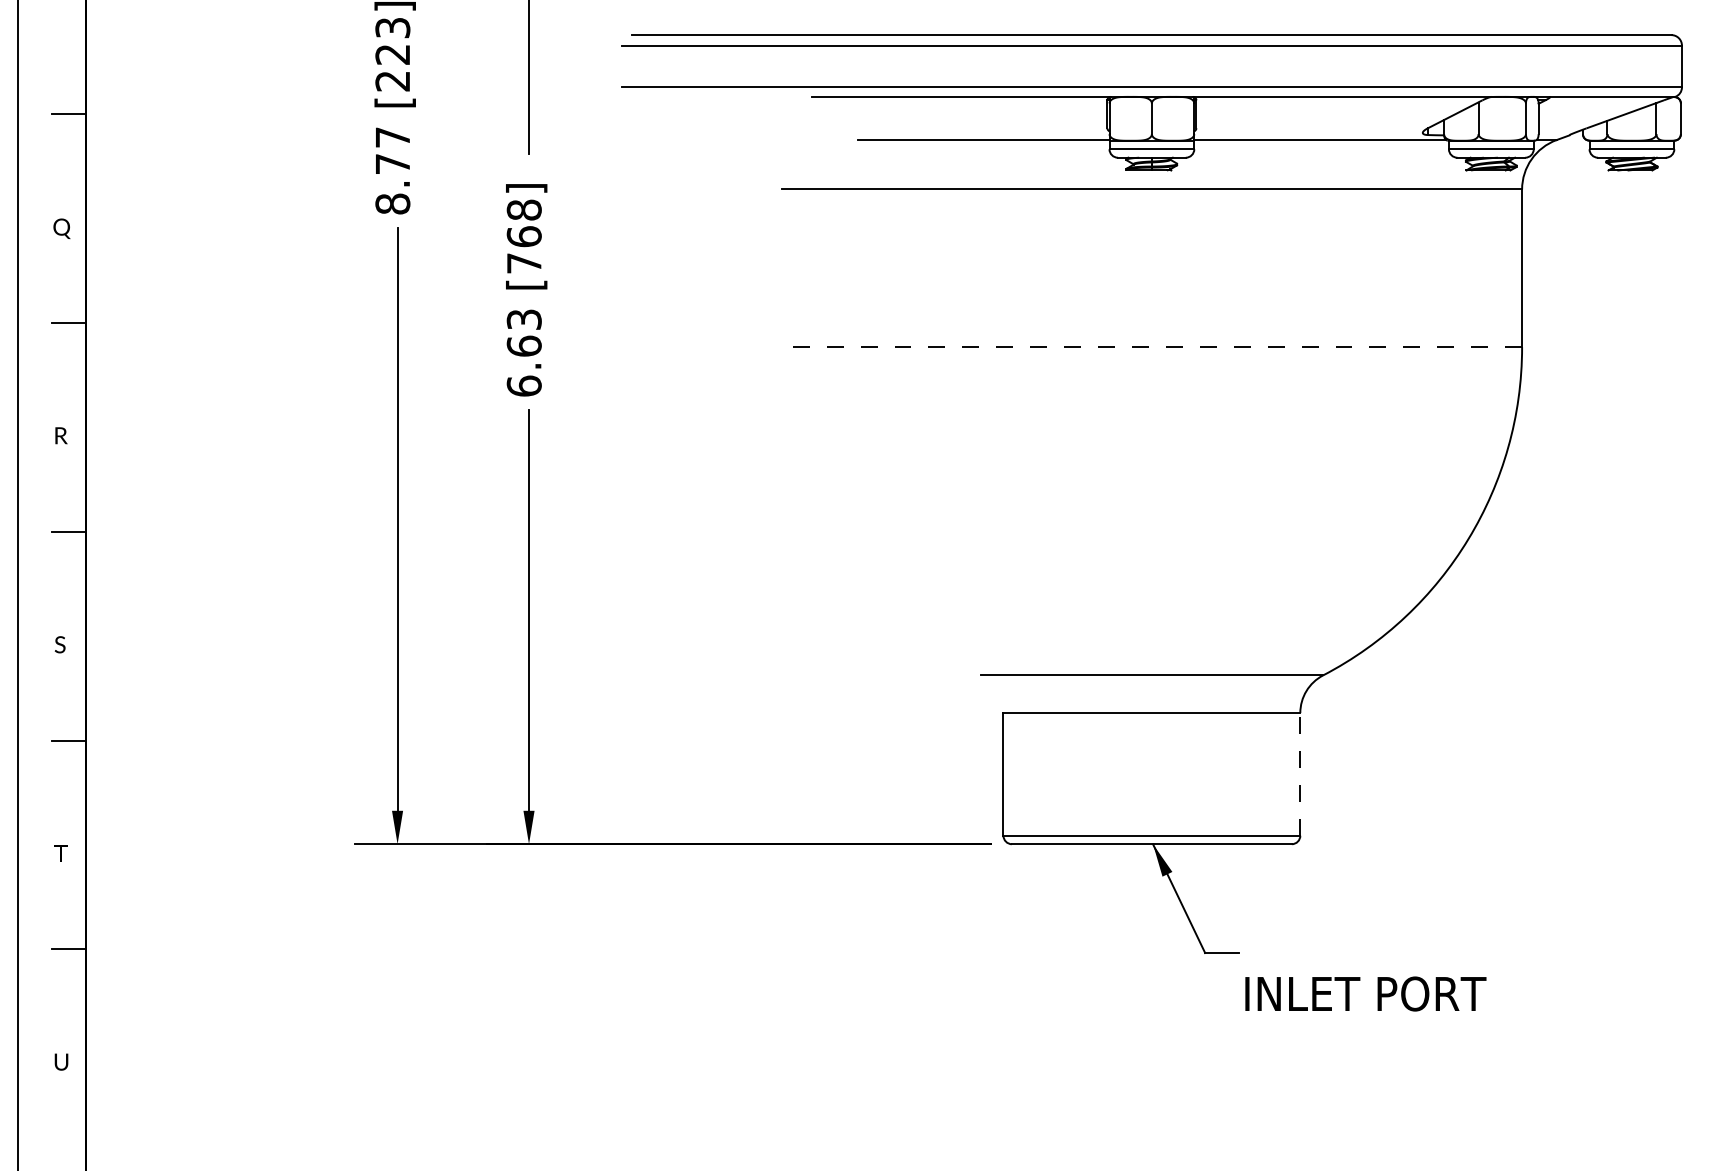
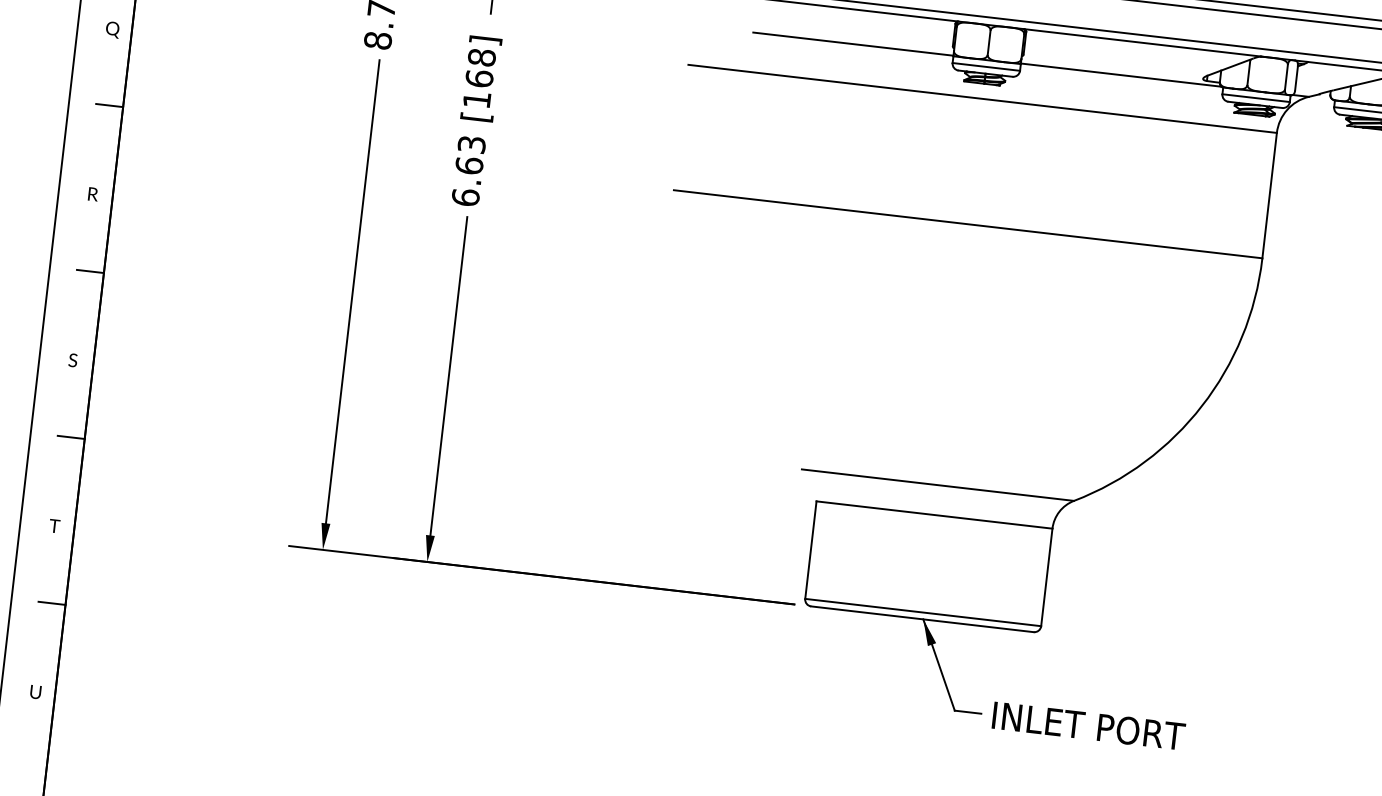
text: (524, 263) -> (477, 100), [768] -> [168]
line: (1151, 347) -> (967, 224), dashed -> solid
line: (1300, 773) -> (1047, 576), dashed -> solid
text: (1365, 993) -> (1088, 725), moved

